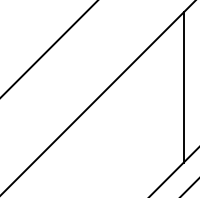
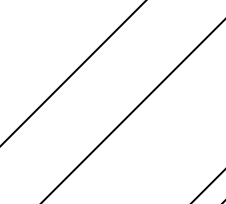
line: (184, 87) -> (219, 100), removed

